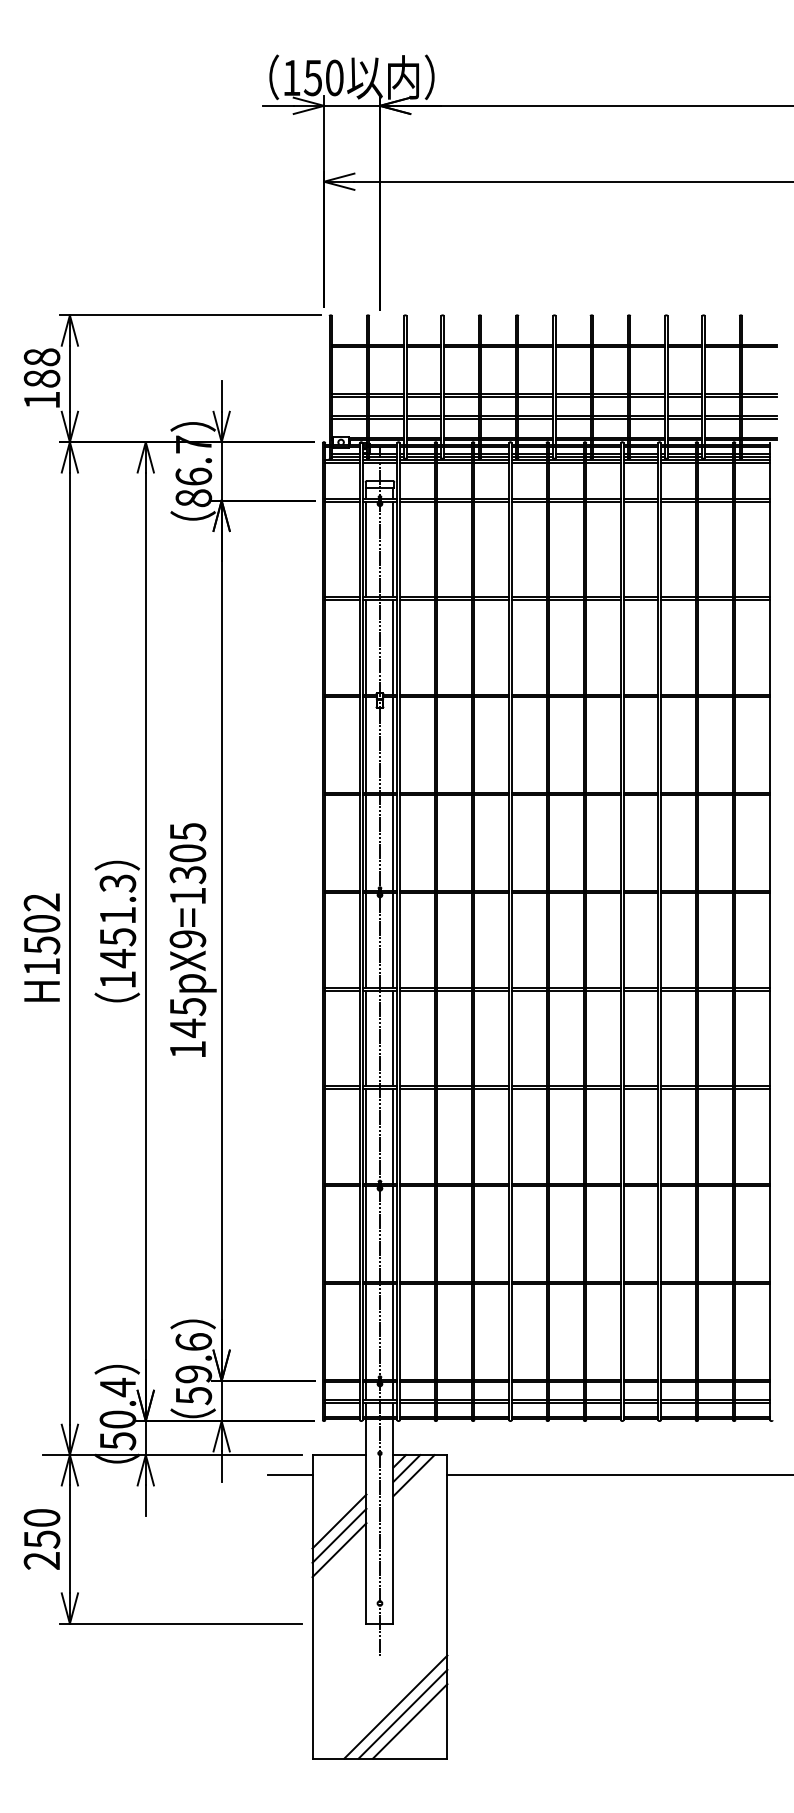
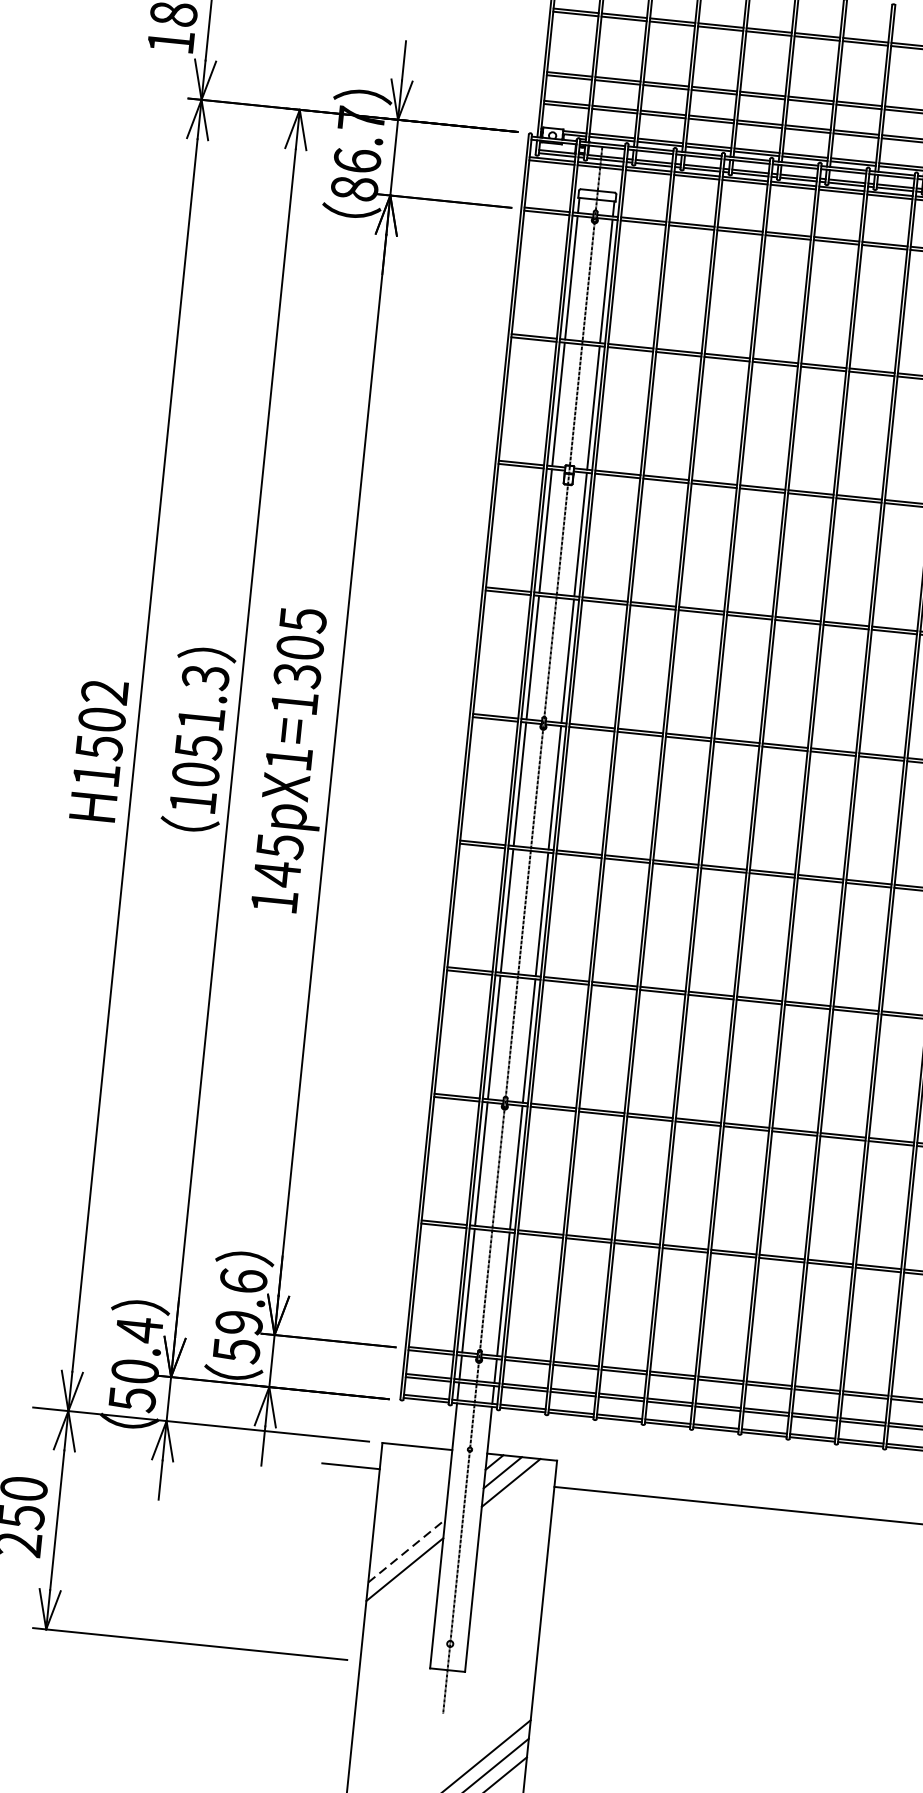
text: (187, 939) -> (288, 759), 145pX9=1305 -> 145pX1=1305
text: (117, 958) -> (195, 774), 1451.3 -> 1051.3
line: (339, 1521) -> (408, 1532), removed
line: (339, 1535) -> (406, 1550), solid -> dashed

